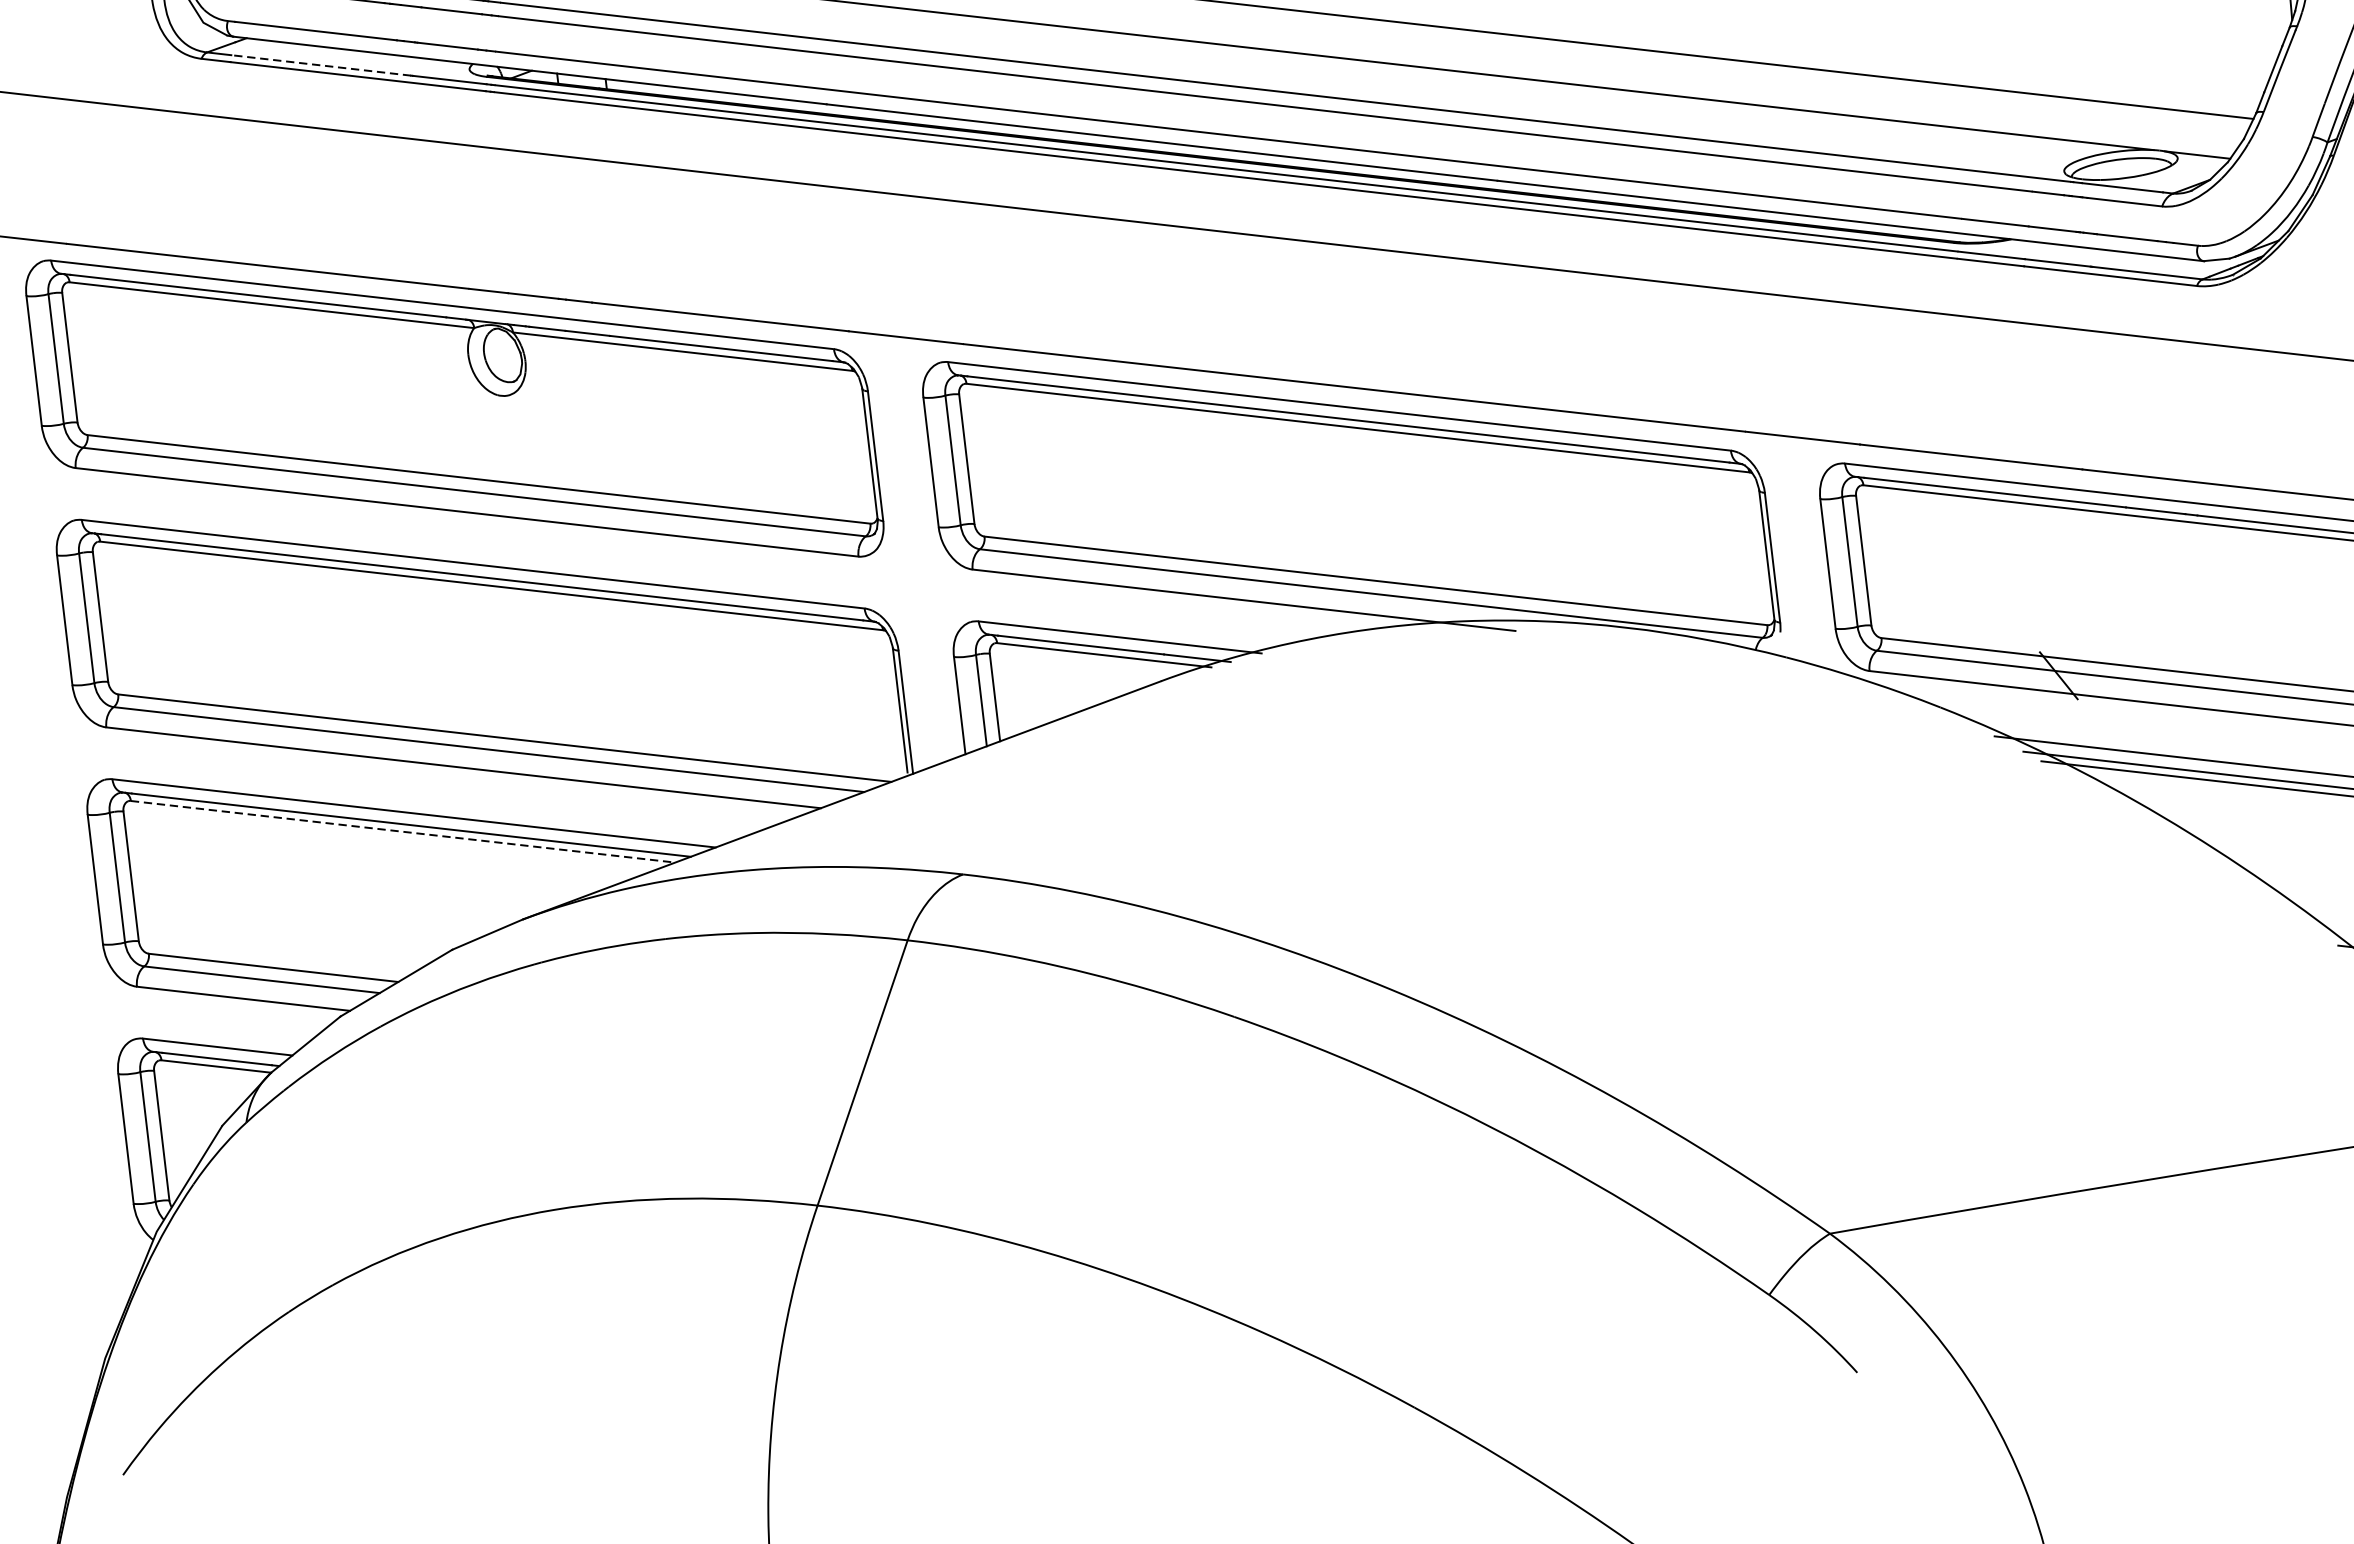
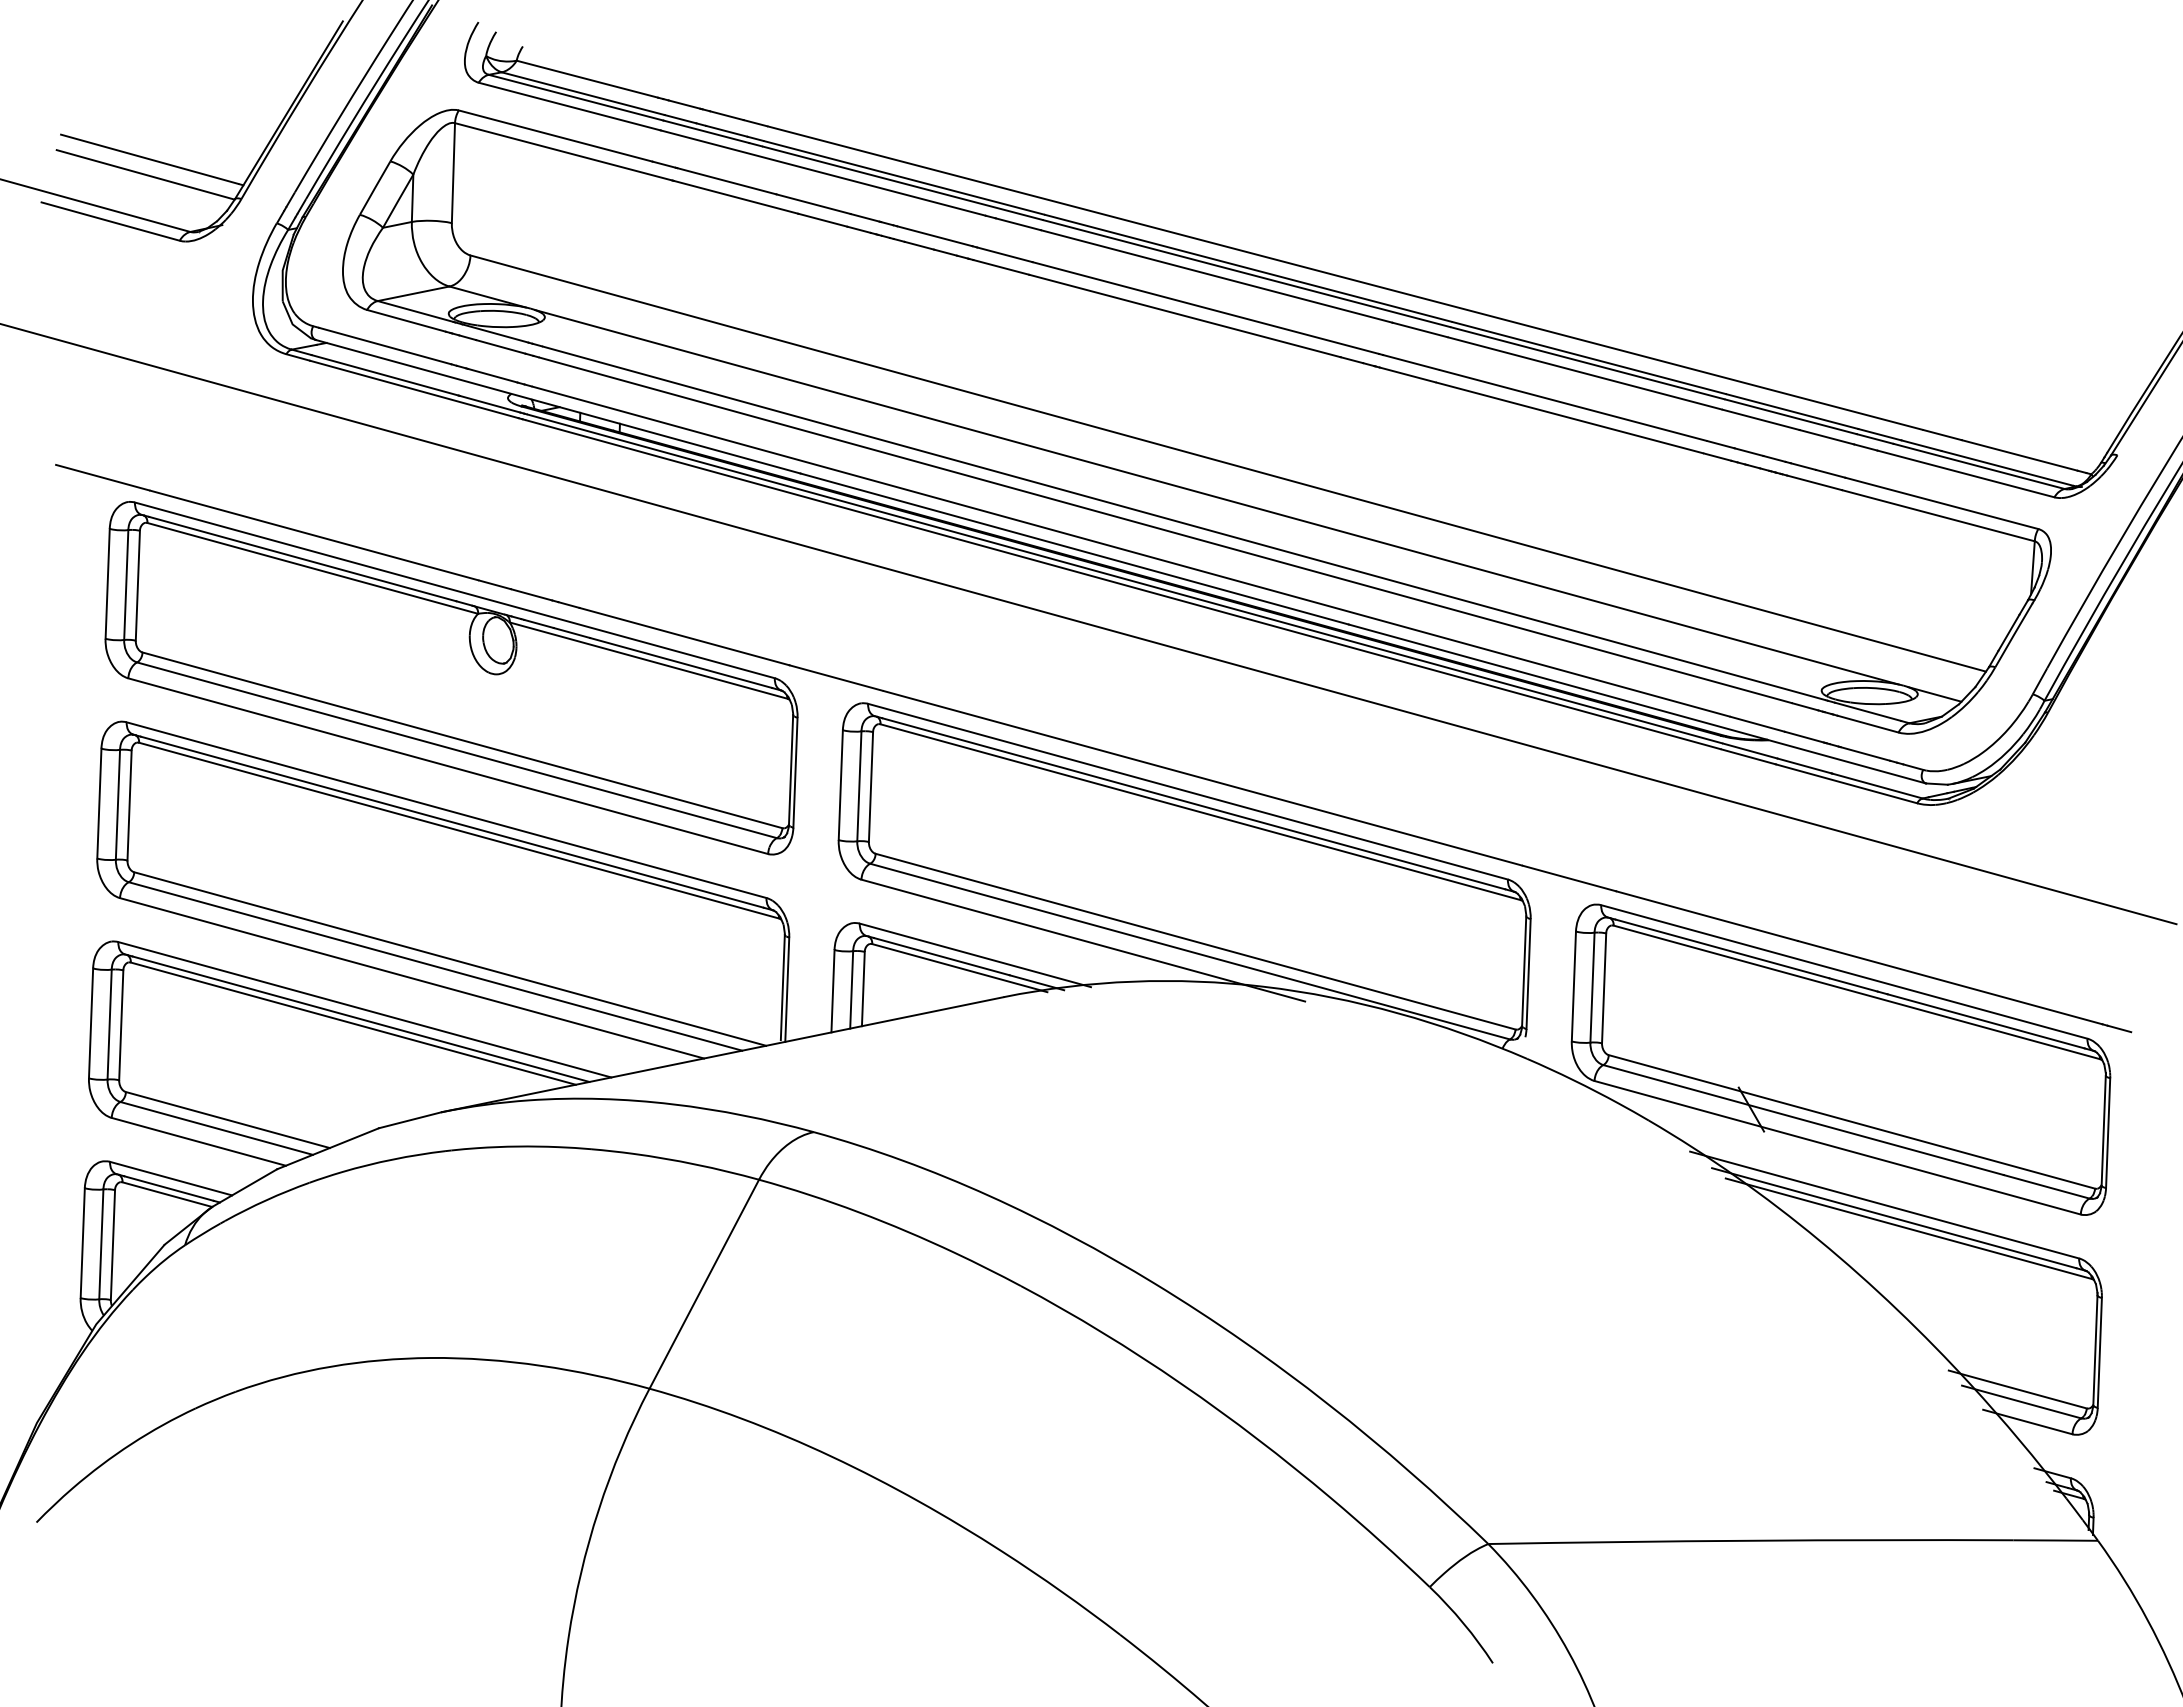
line: (320, 65) -> (384, 375), dashed -> solid
line: (403, 831) -> (353, 1023), dashed -> solid

